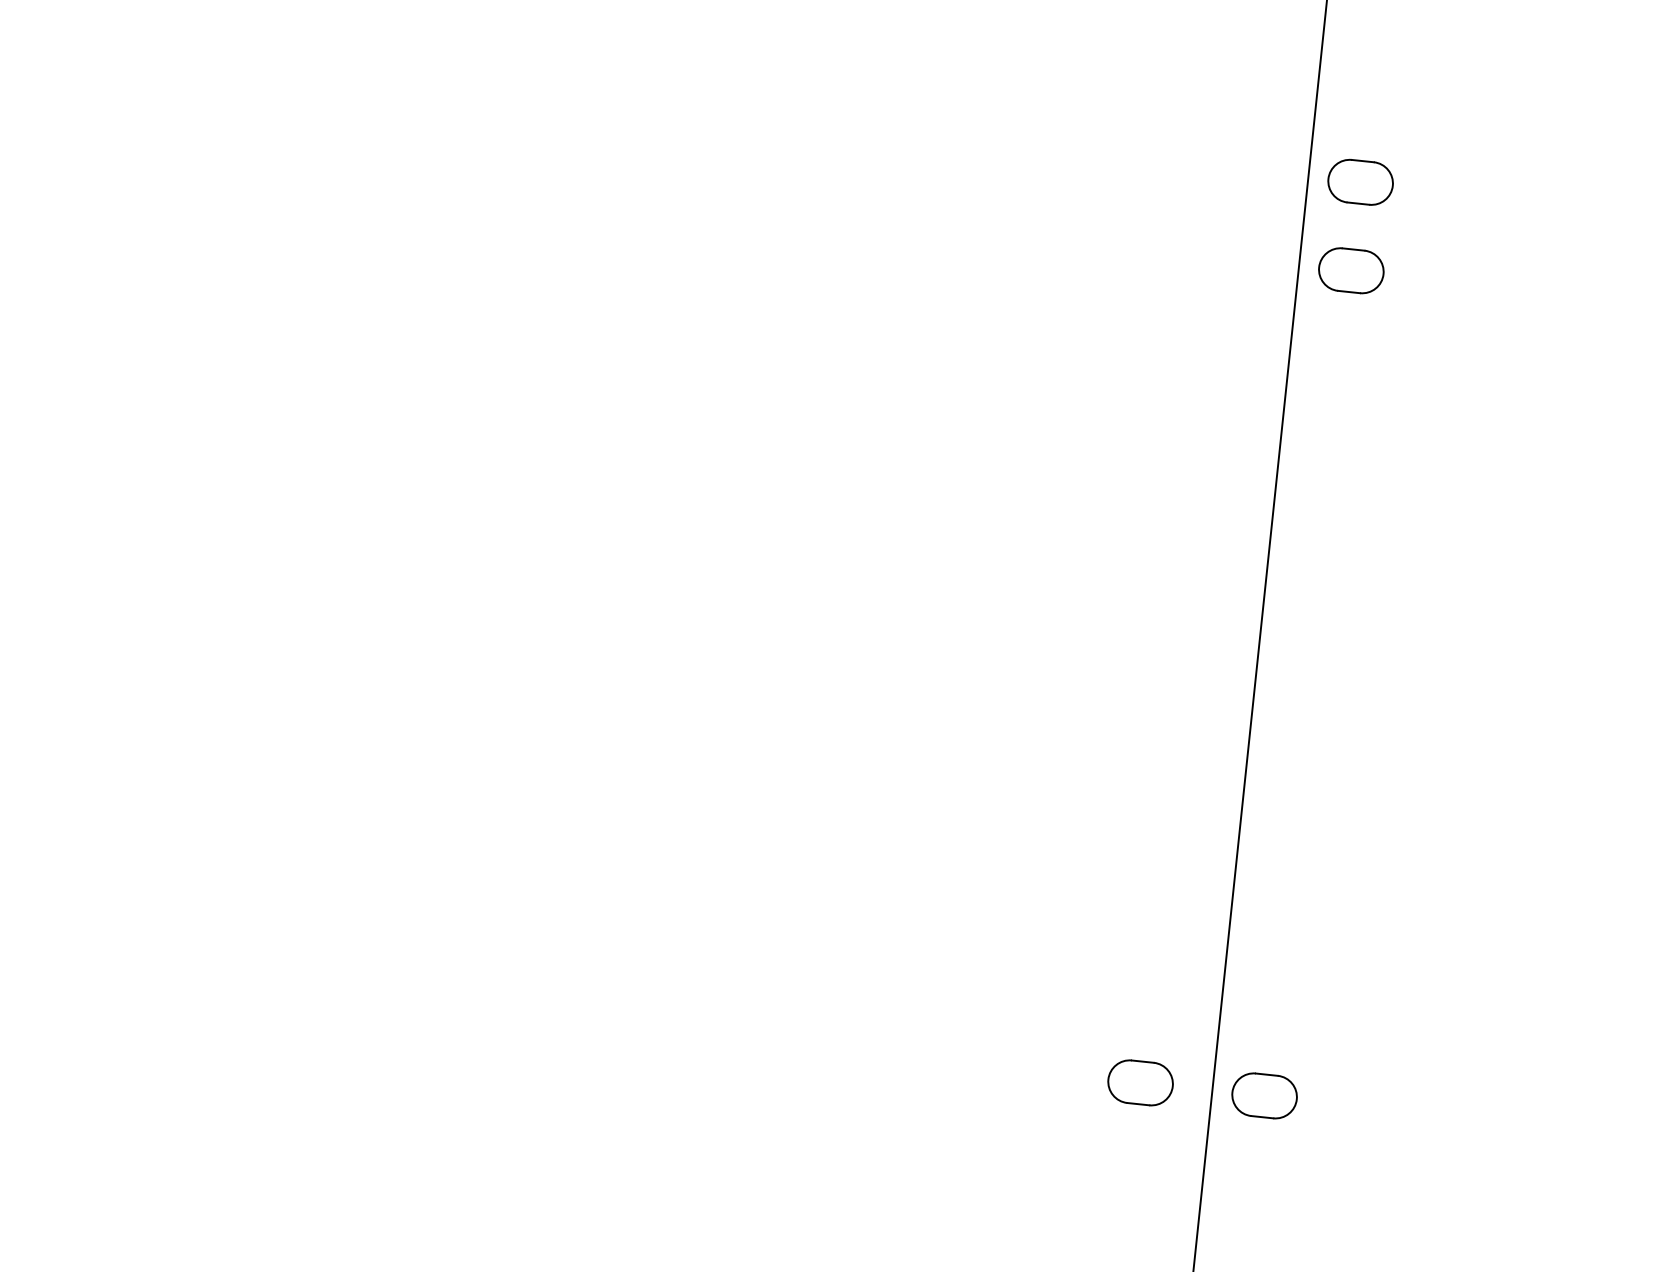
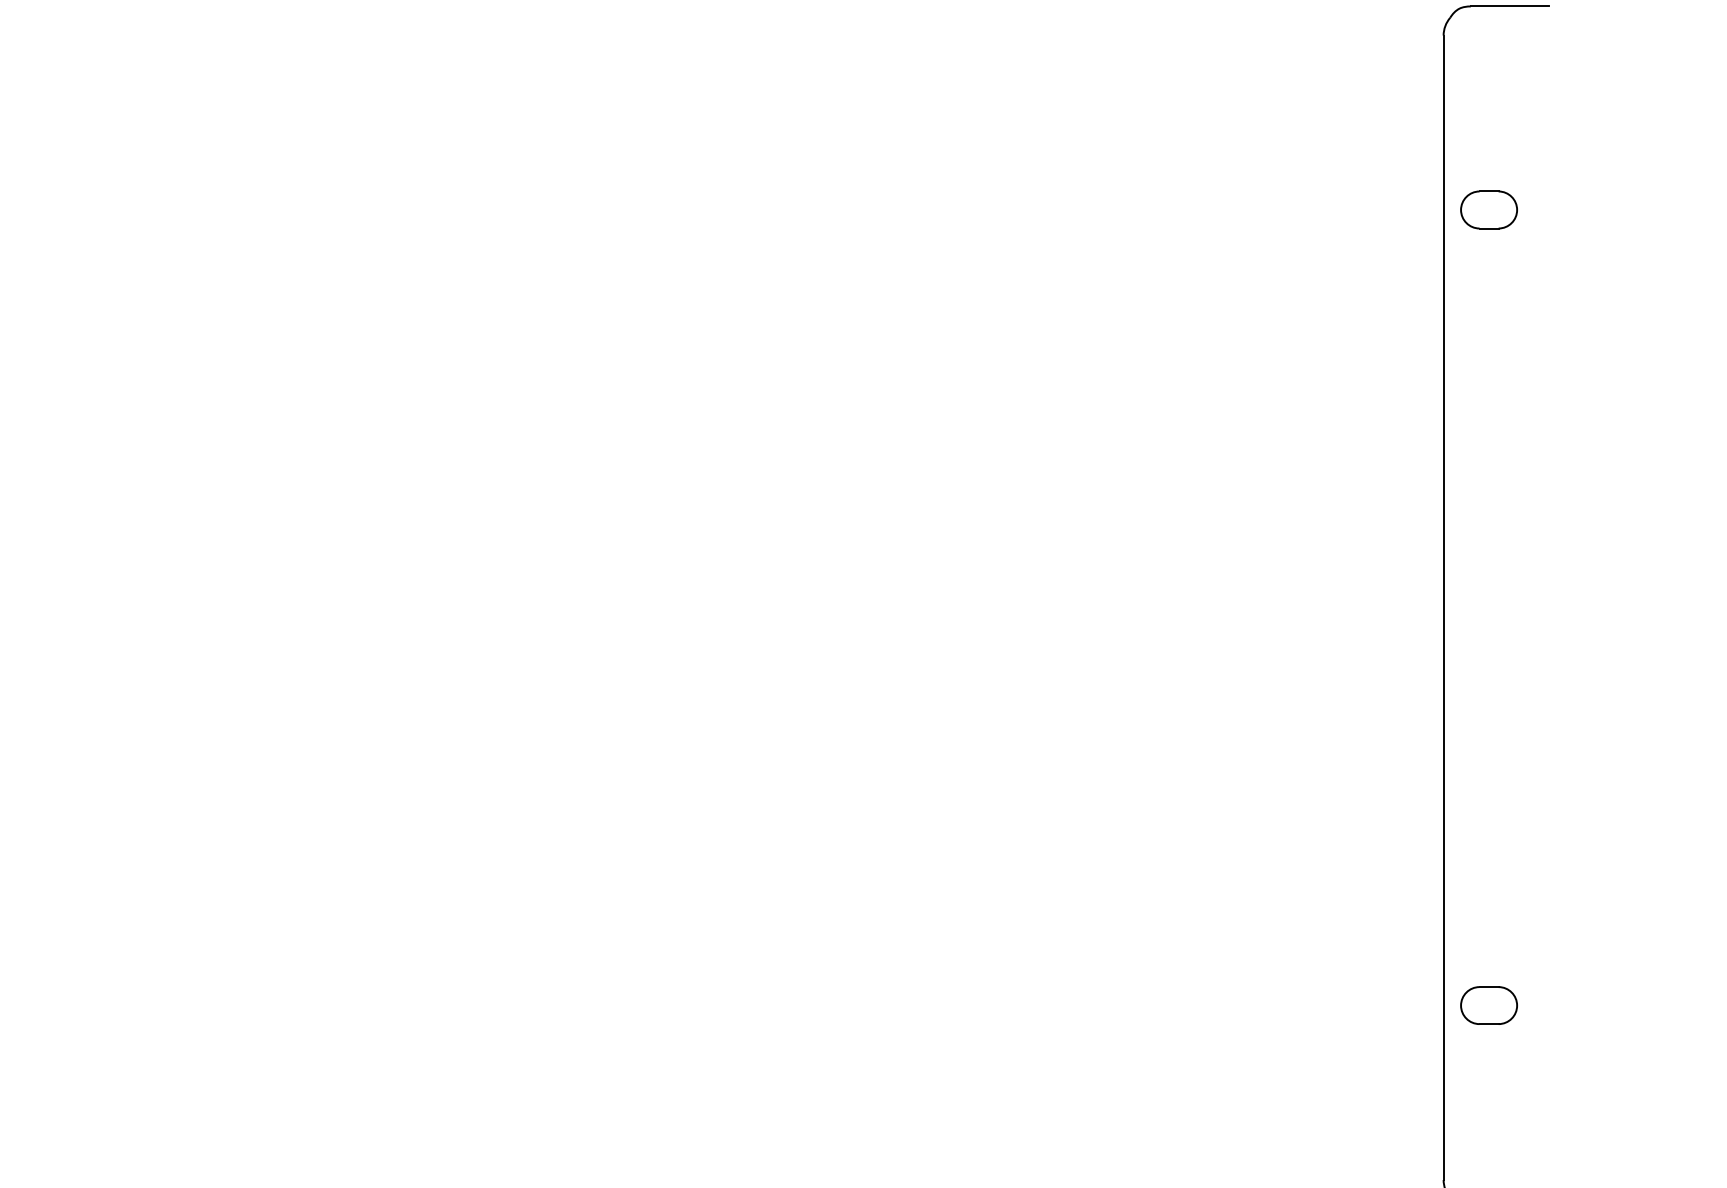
part: (1350, 270) -> (1488, 286), removed
part: (1139, 1082) -> (1380, 1005), removed

